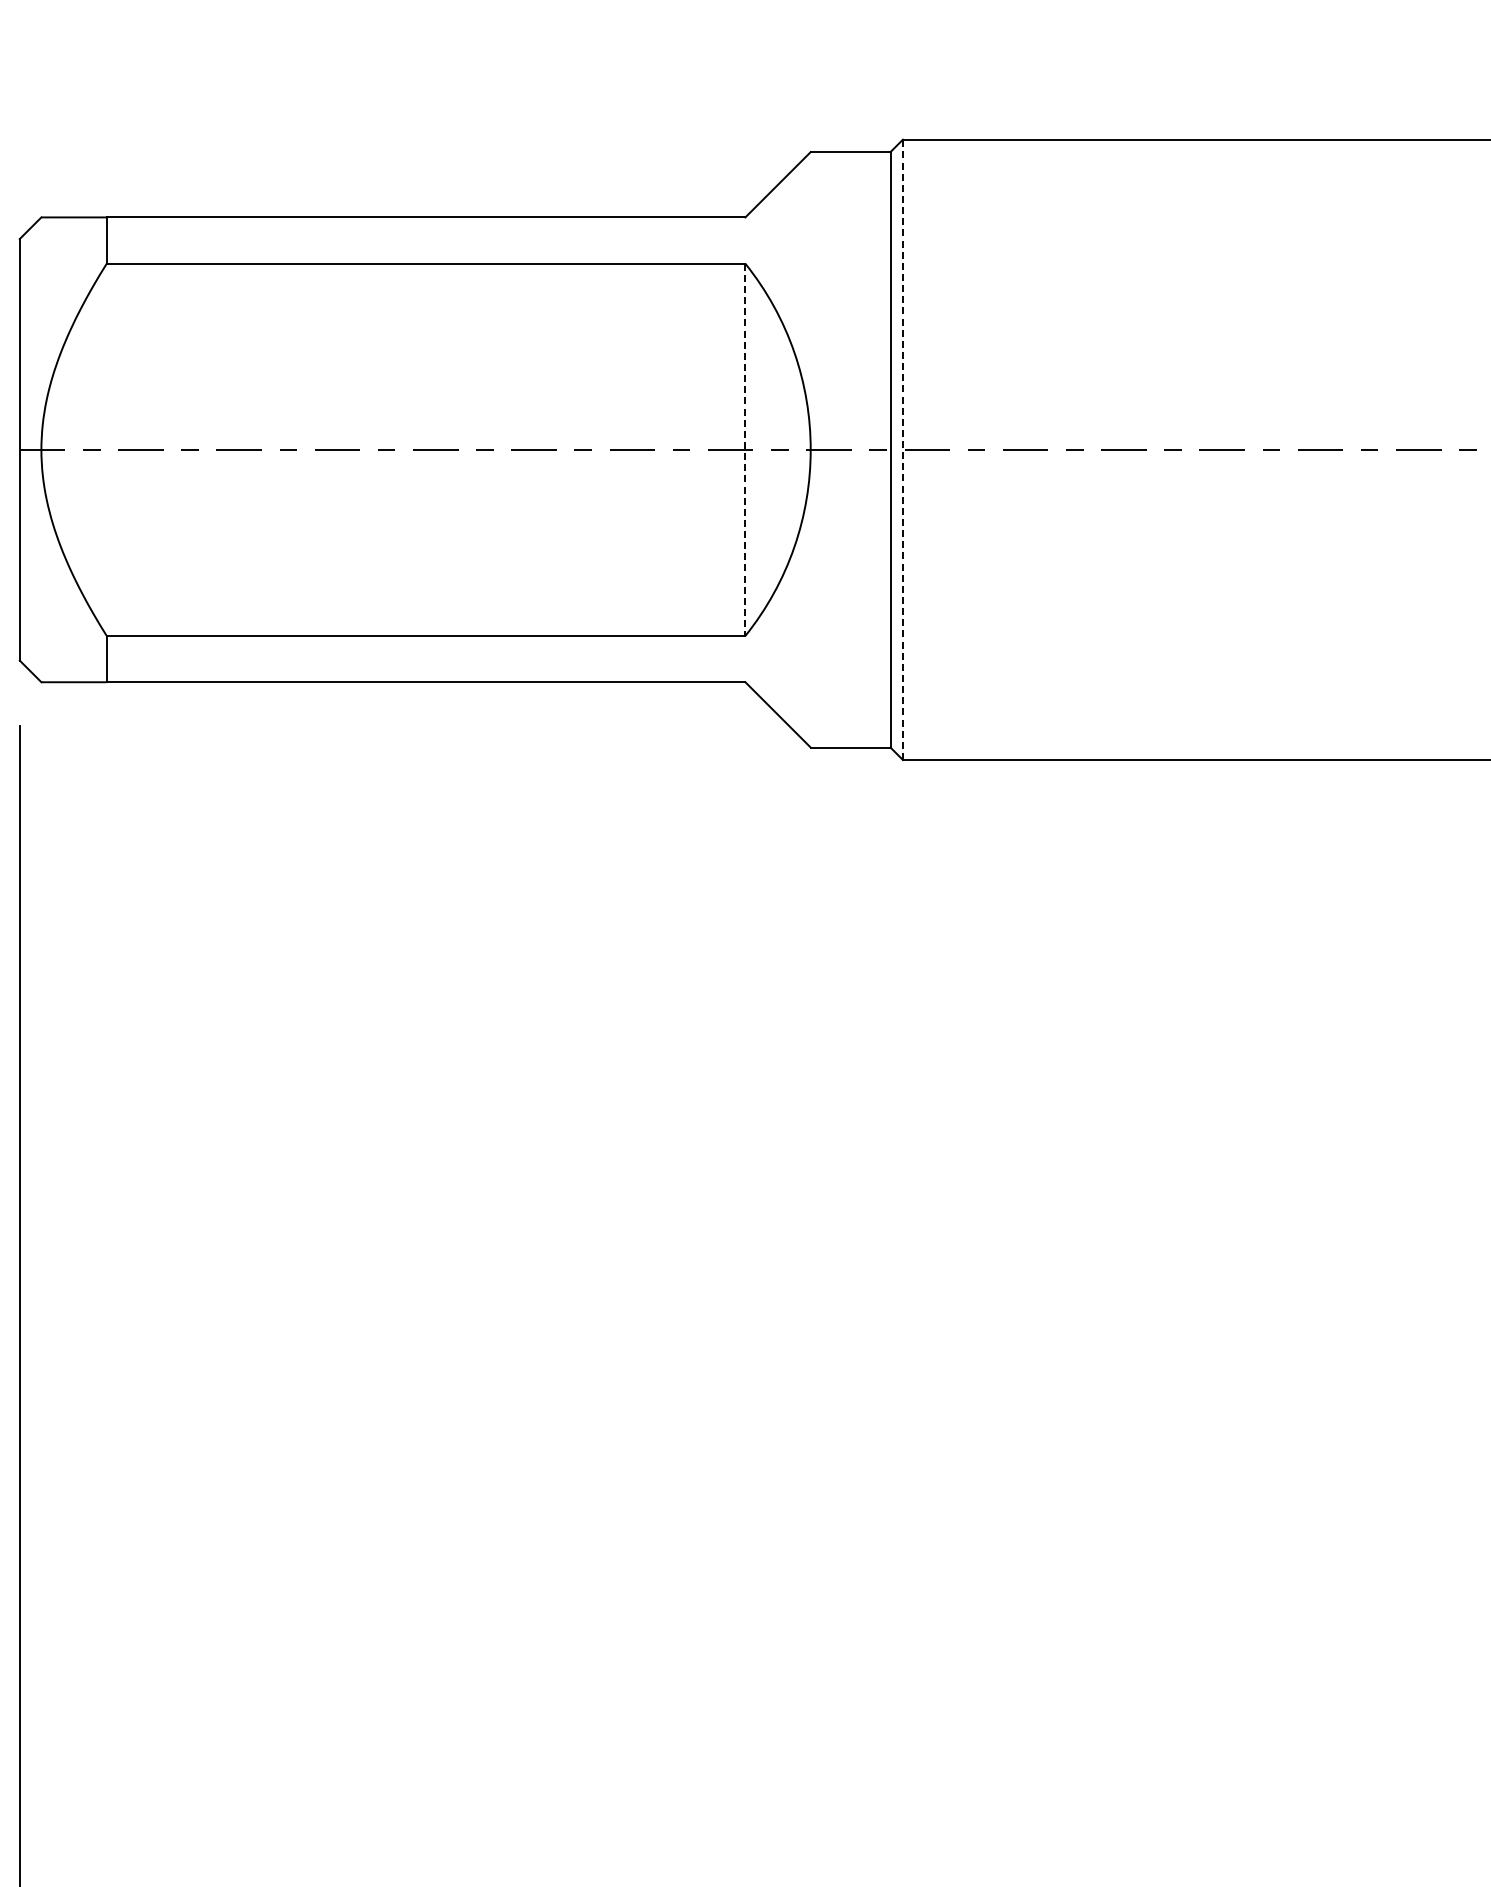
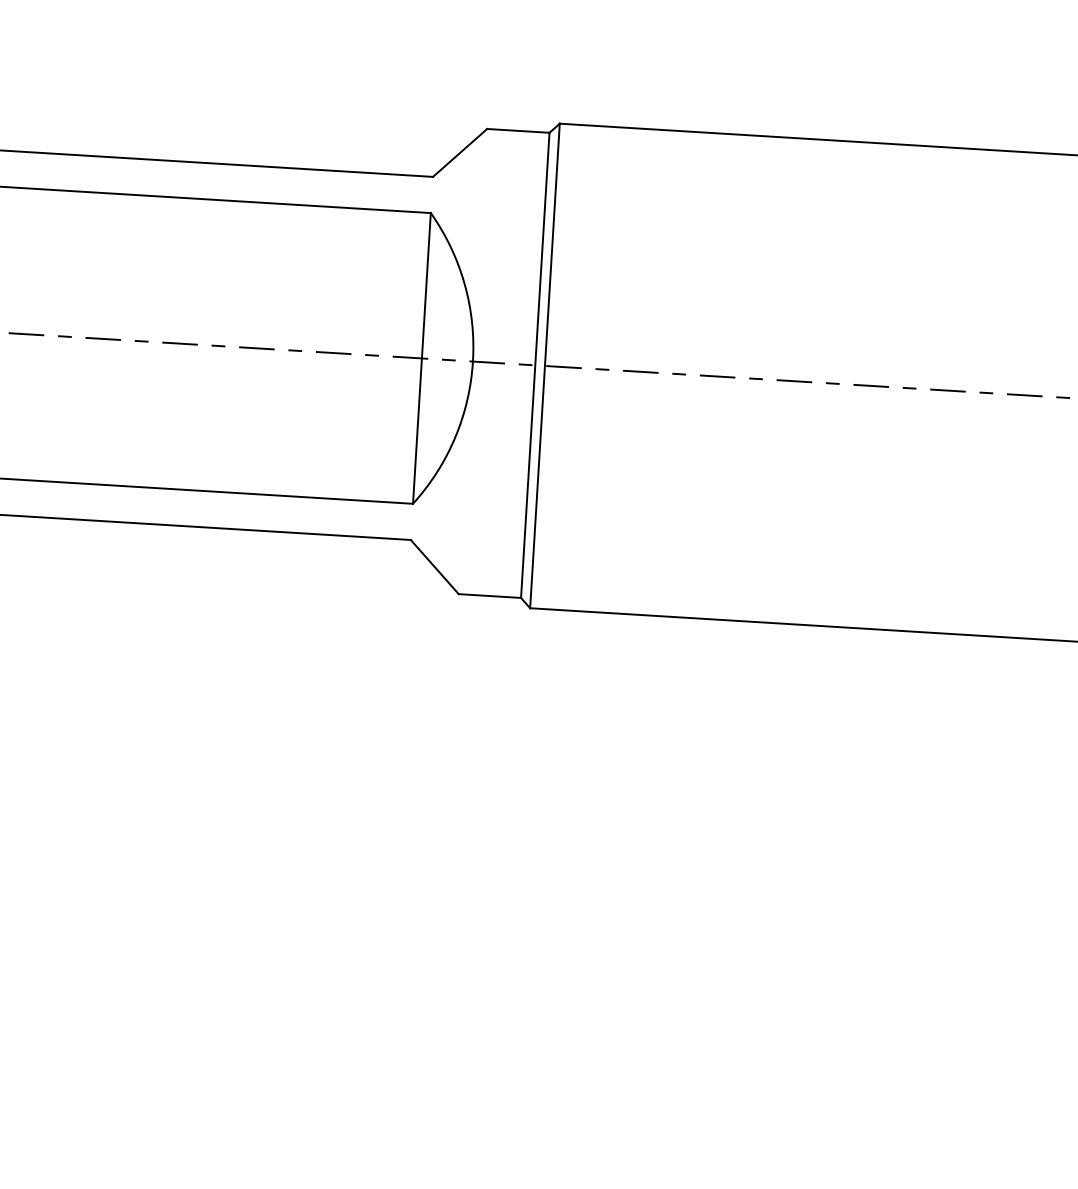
line: (902, 449) -> (544, 365), dashed -> solid
line: (745, 450) -> (421, 358), dashed -> solid

